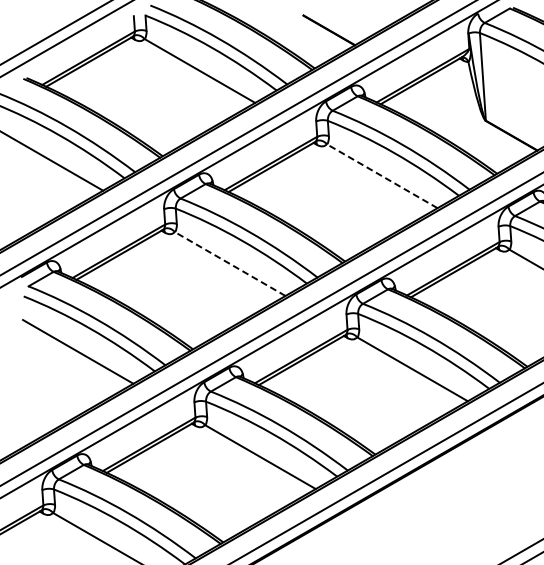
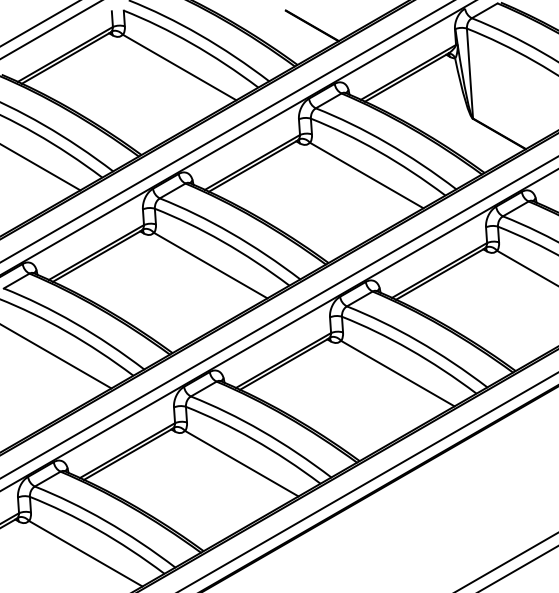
line: (382, 176) -> (366, 175), dashed -> solid
line: (230, 263) -> (210, 265), dashed -> solid

